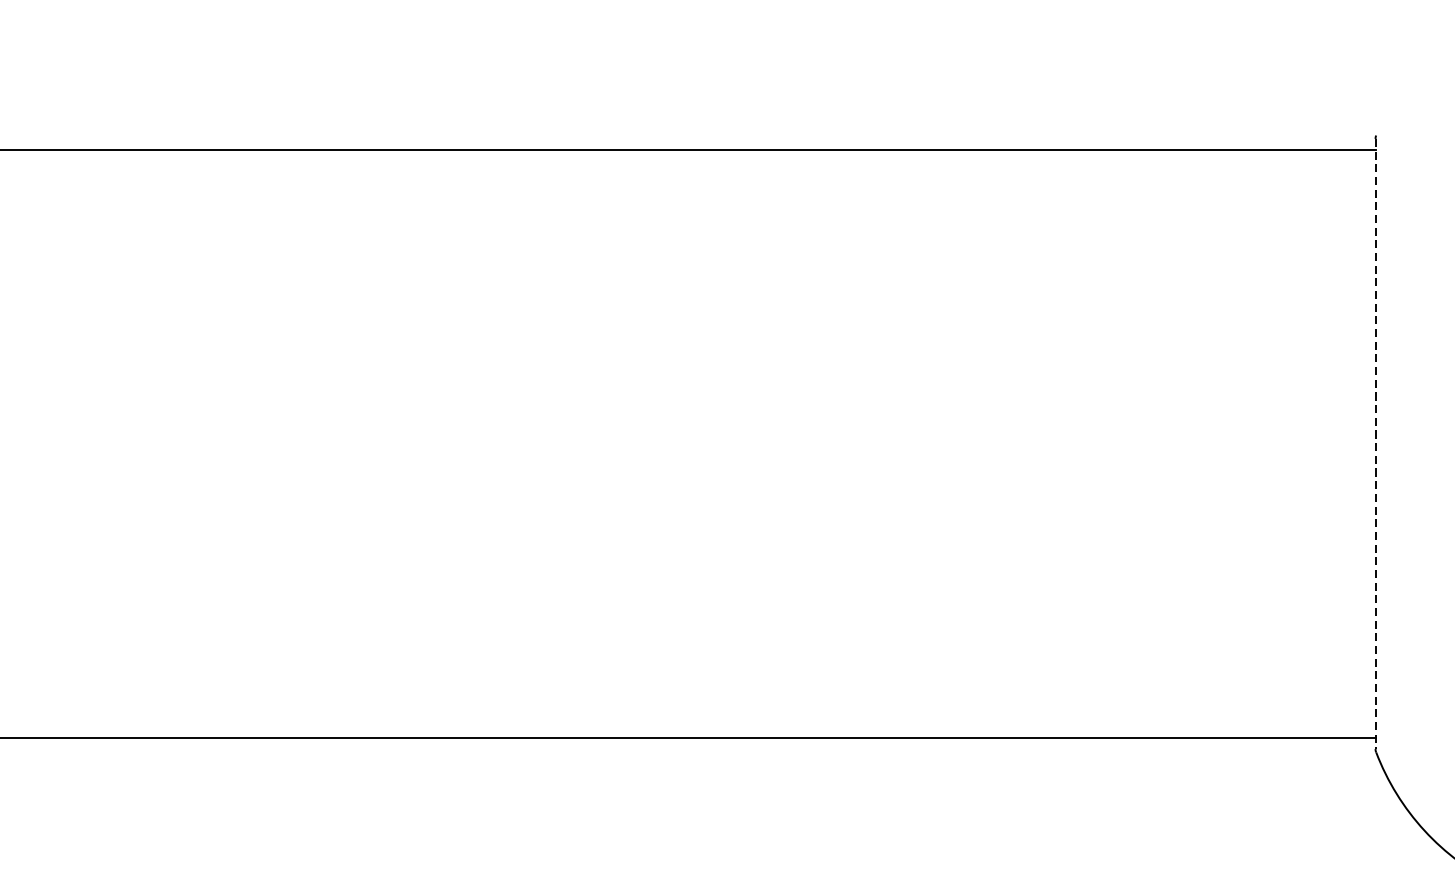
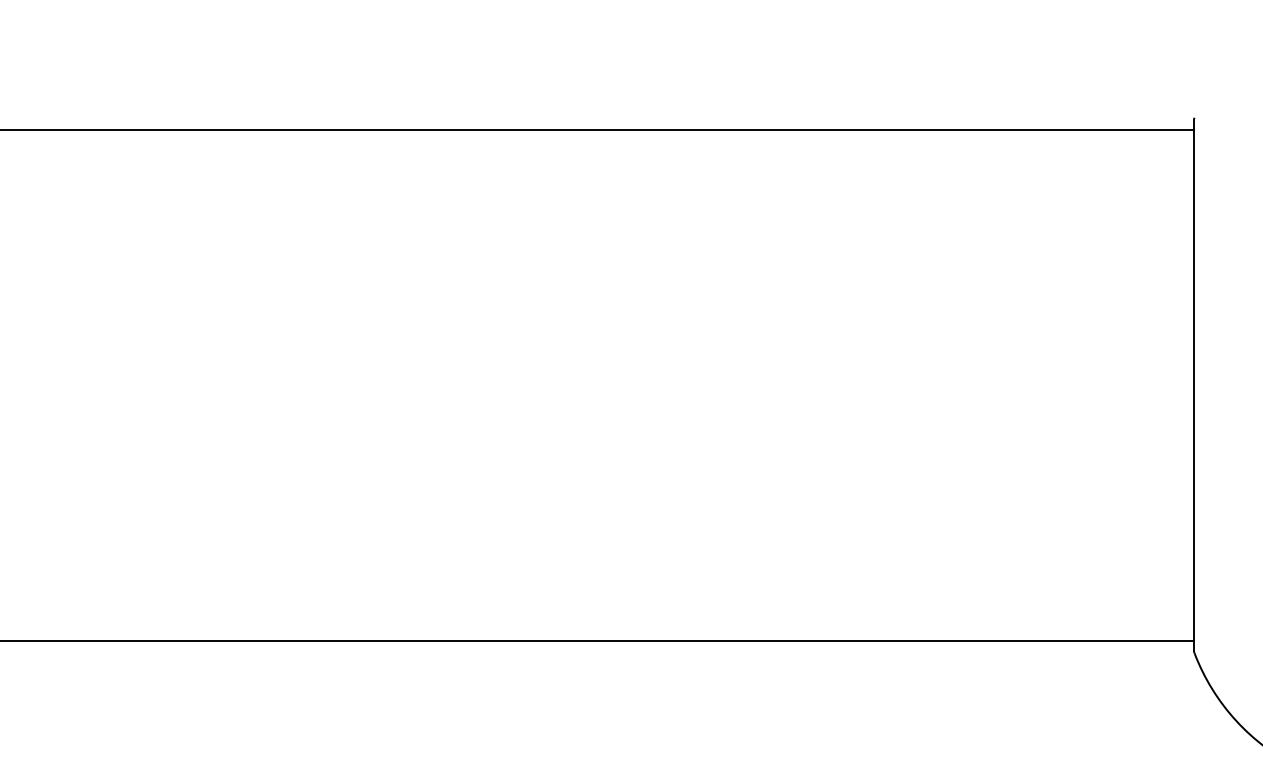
line: (1375, 444) -> (1193, 385), dashed -> solid

